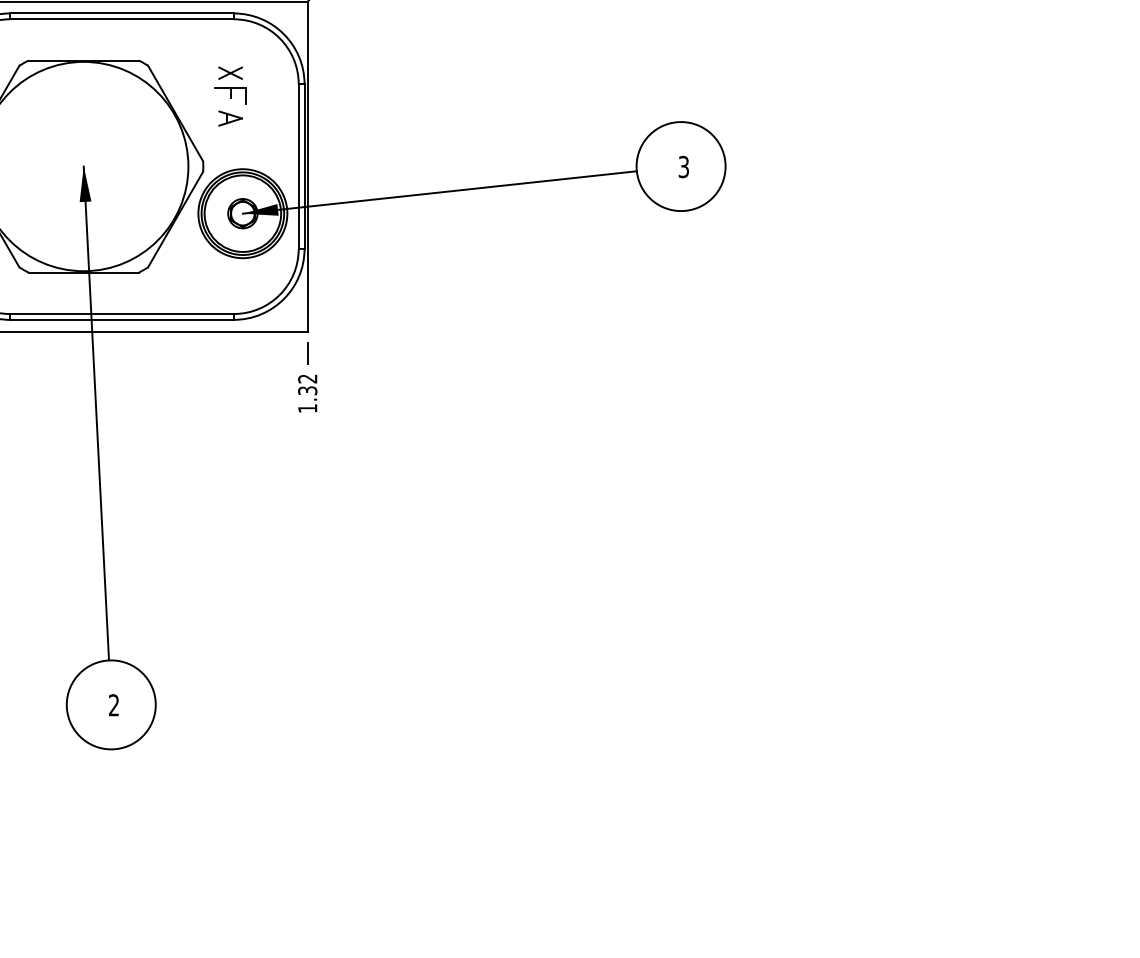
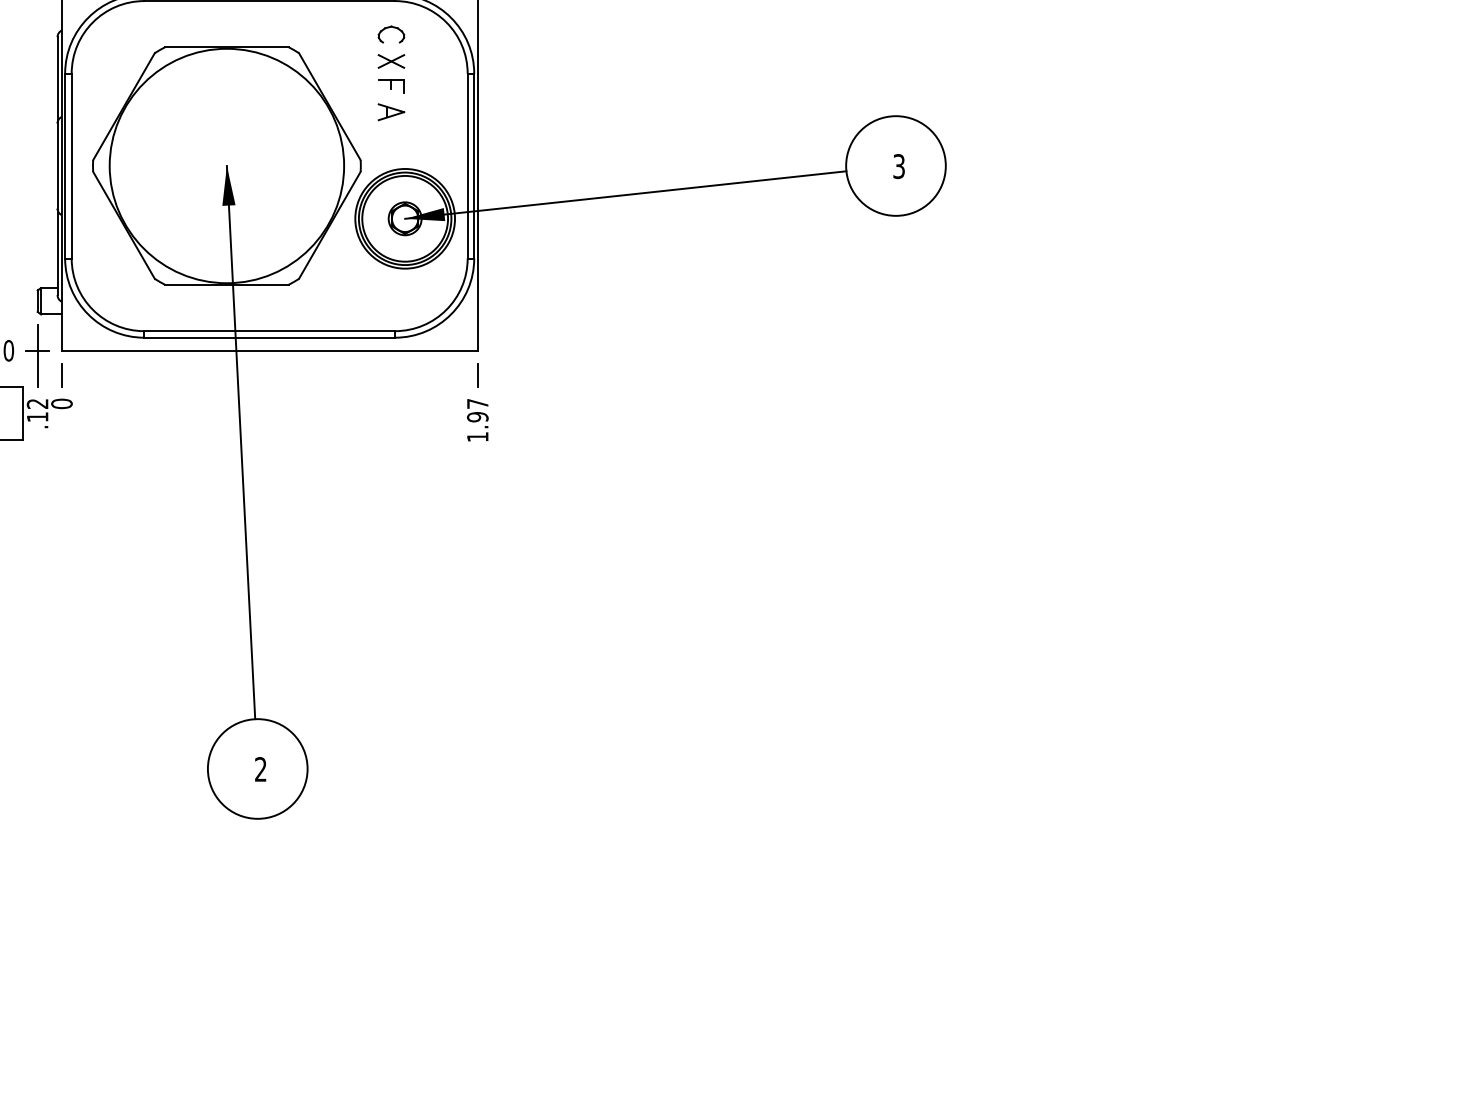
part: (228, 43) -> (389, 28), added
part: (230, 95) -> (391, 86), size x0.71
text: (307, 384) -> (477, 410), 1.32 -> 1.97

